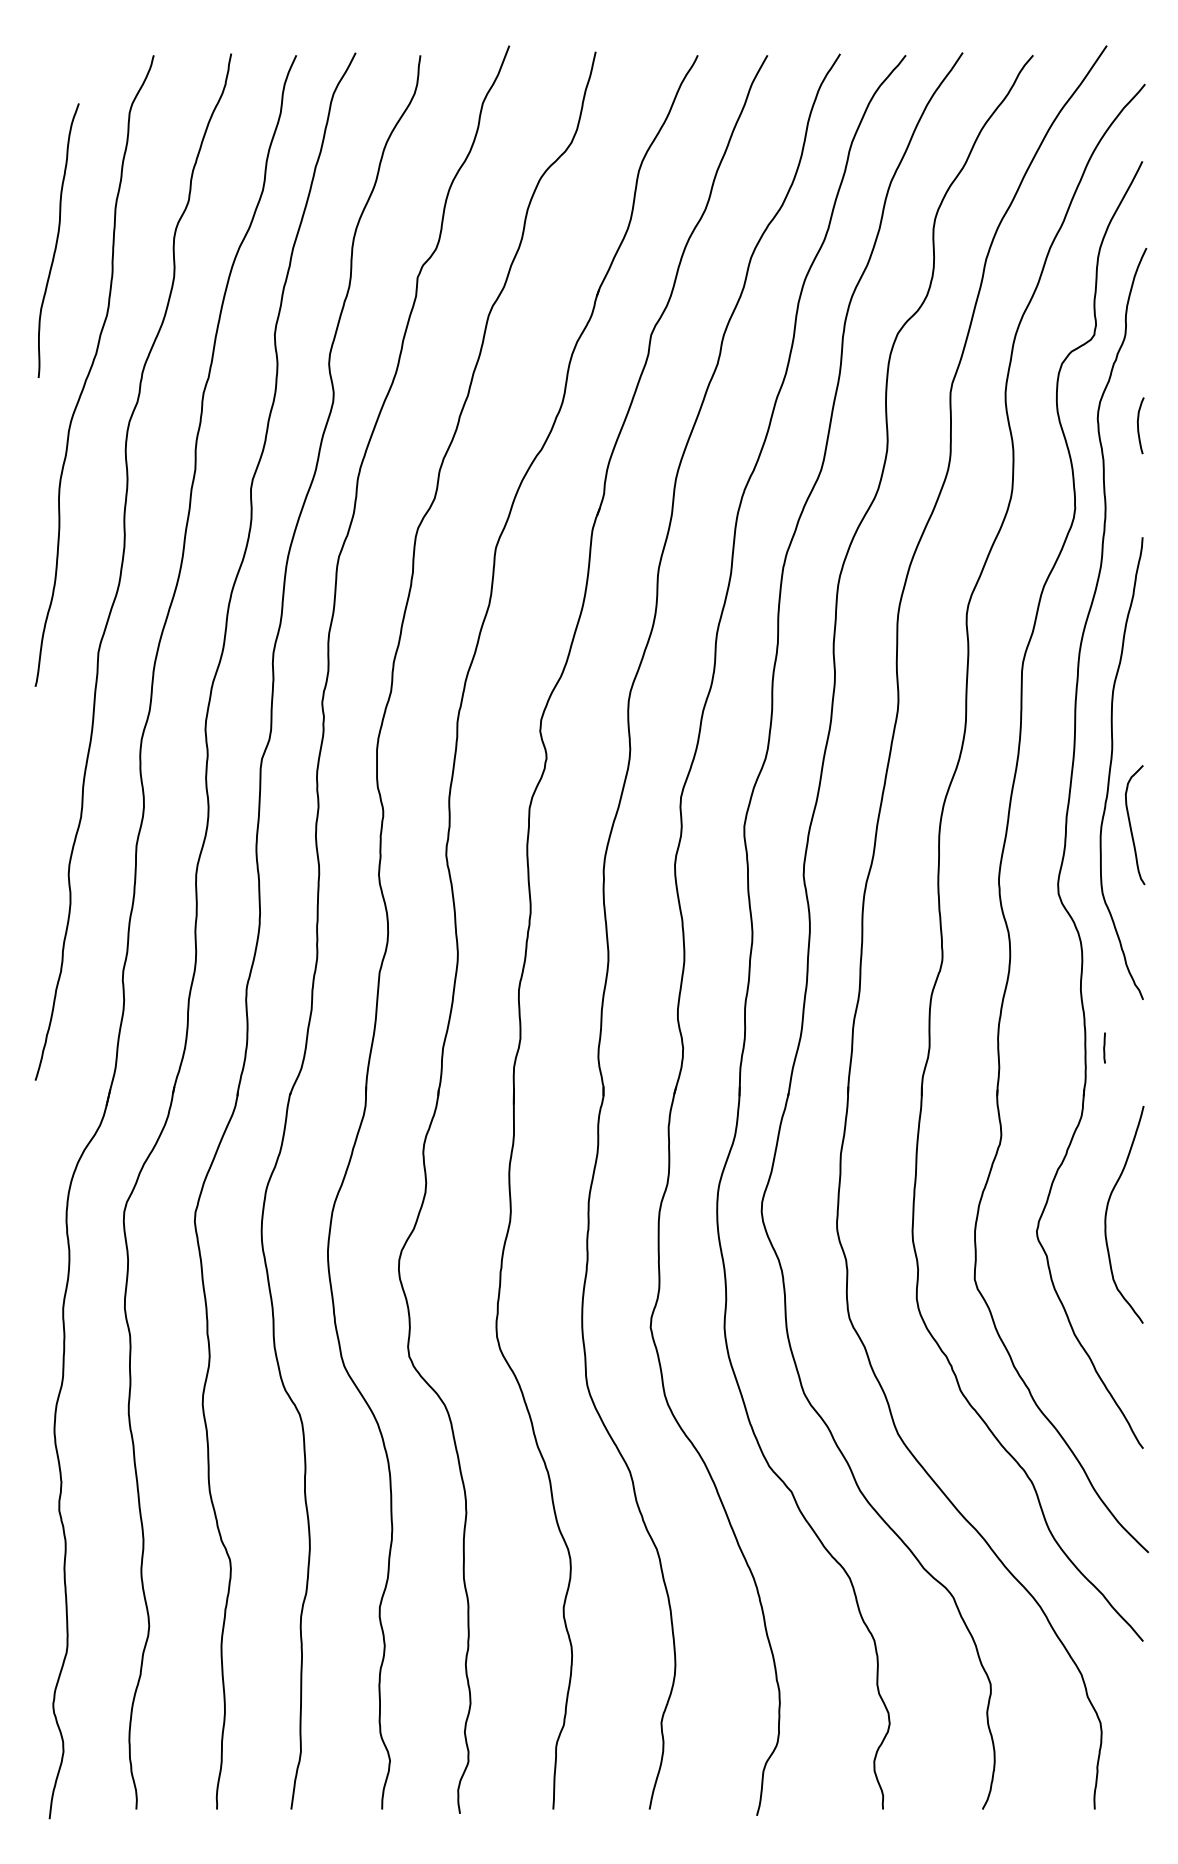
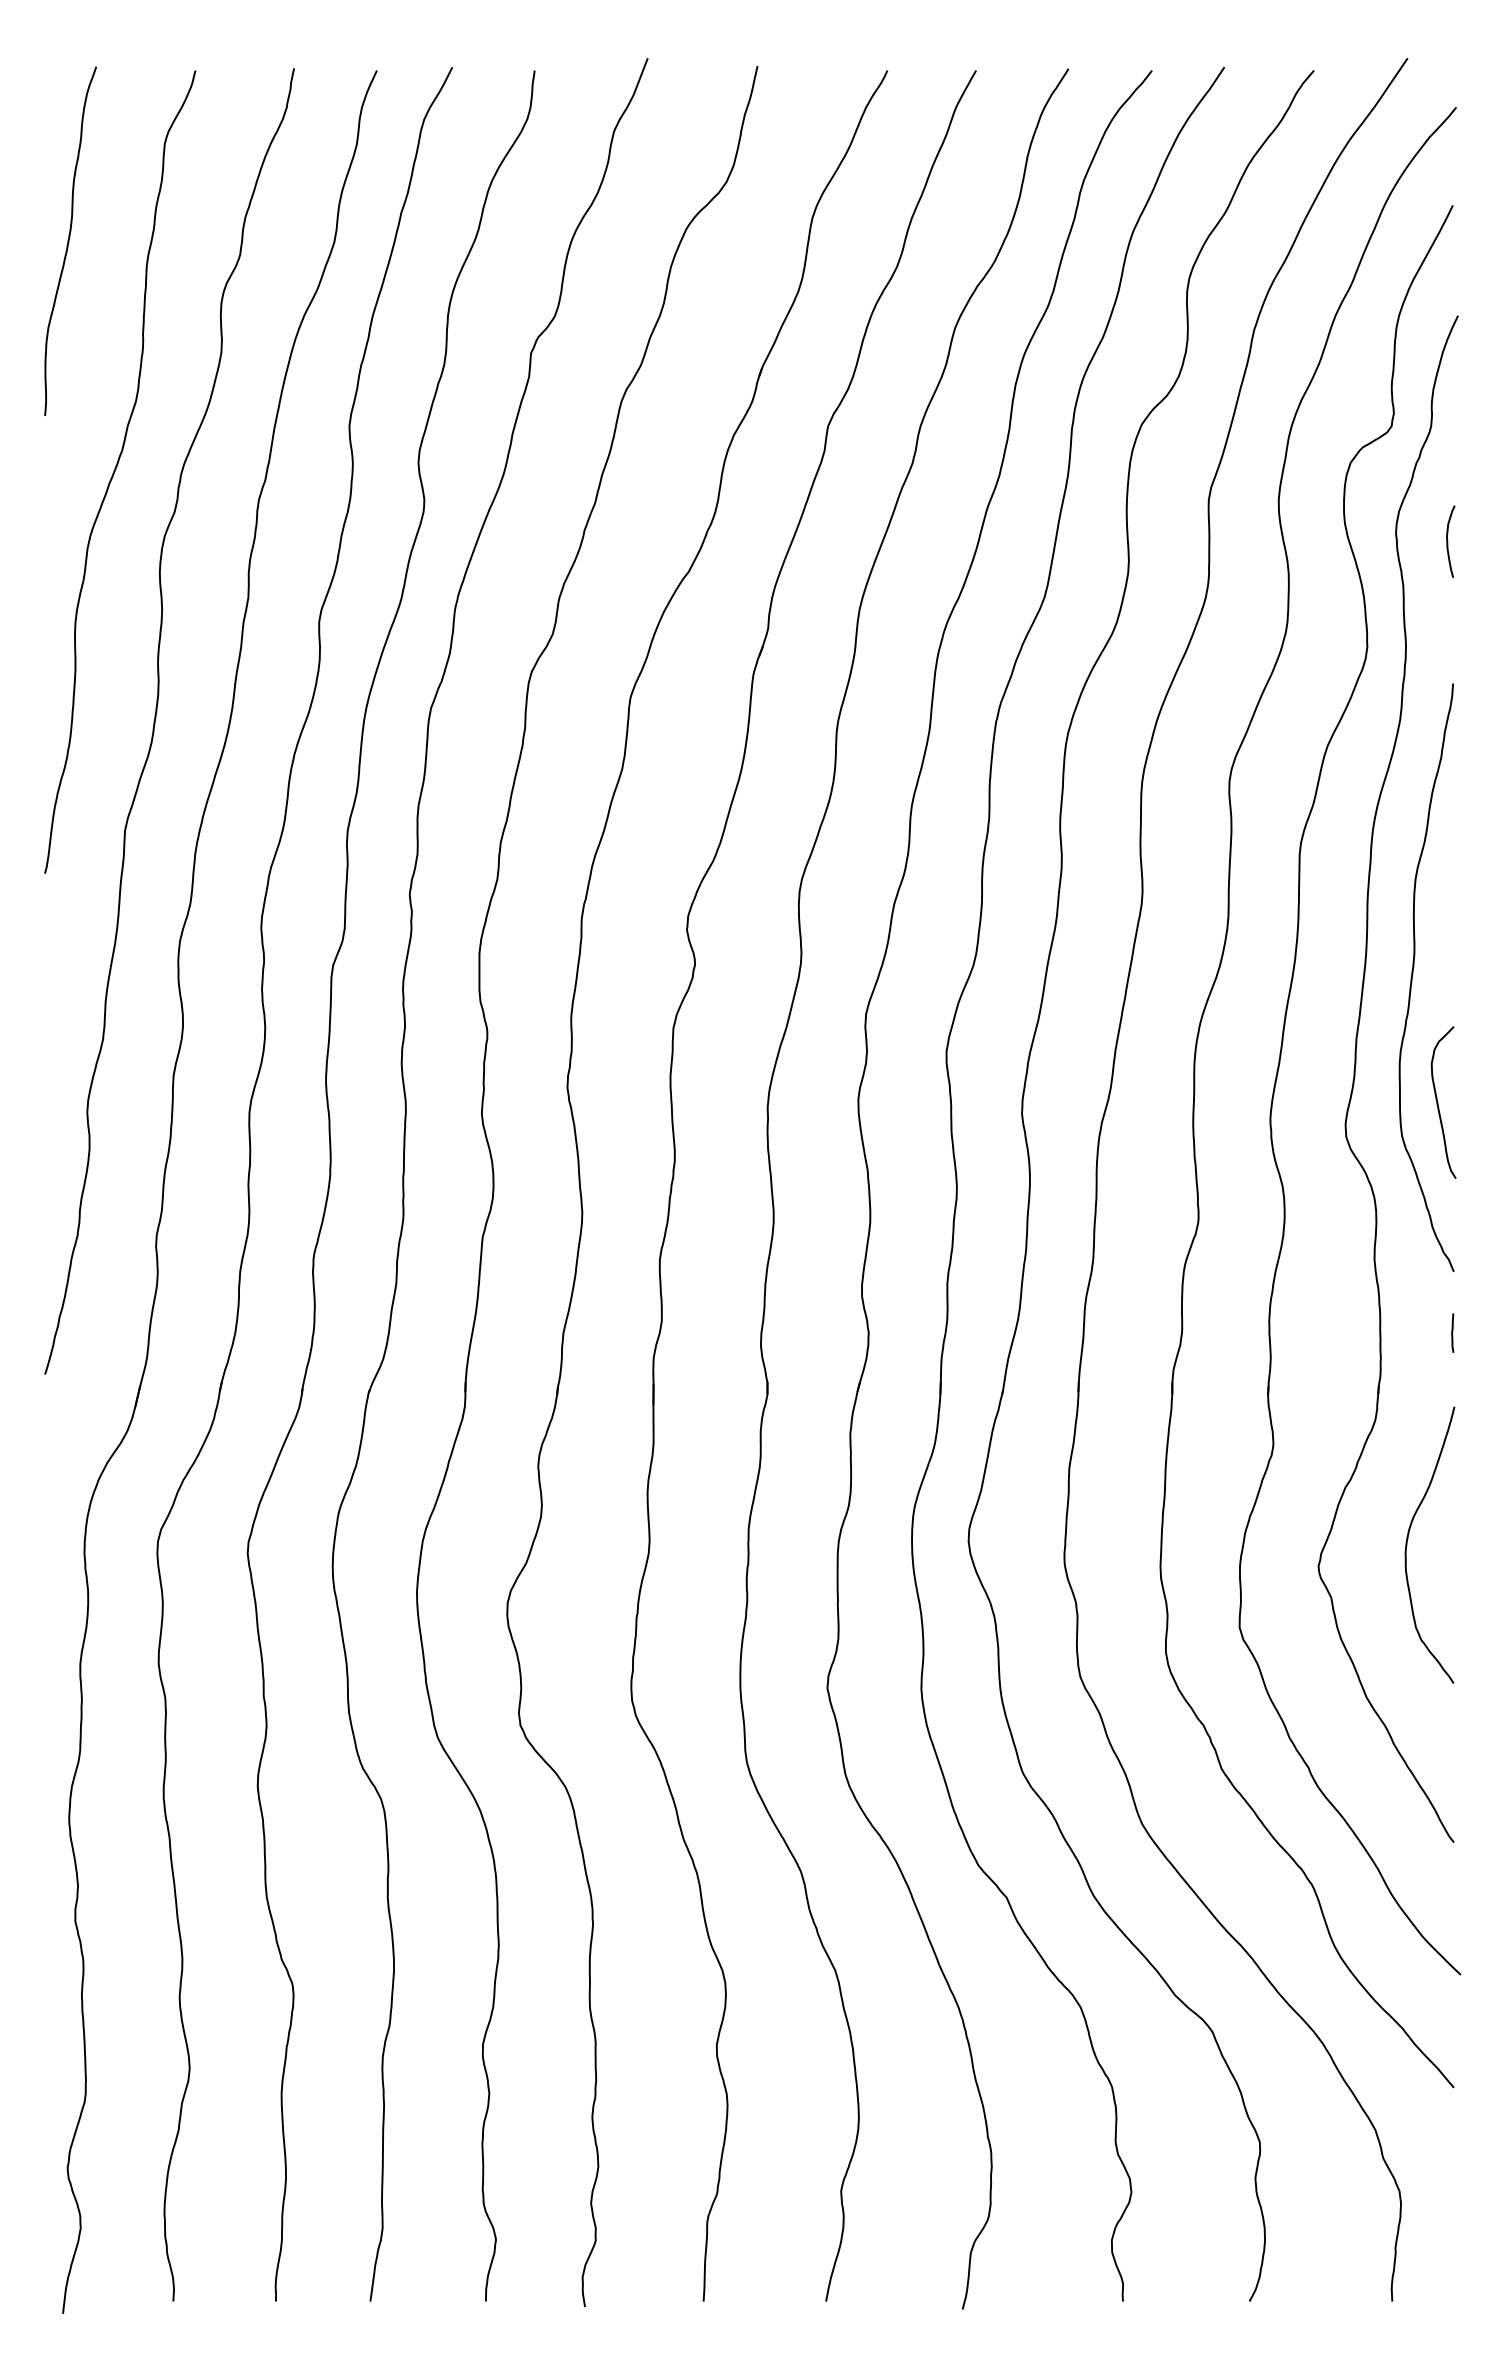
curve: (57, 240) -> (69, 240), moved
curve: (1131, 825) -> (1438, 1102), moved
line: (1104, 1047) -> (1452, 1332), moved

